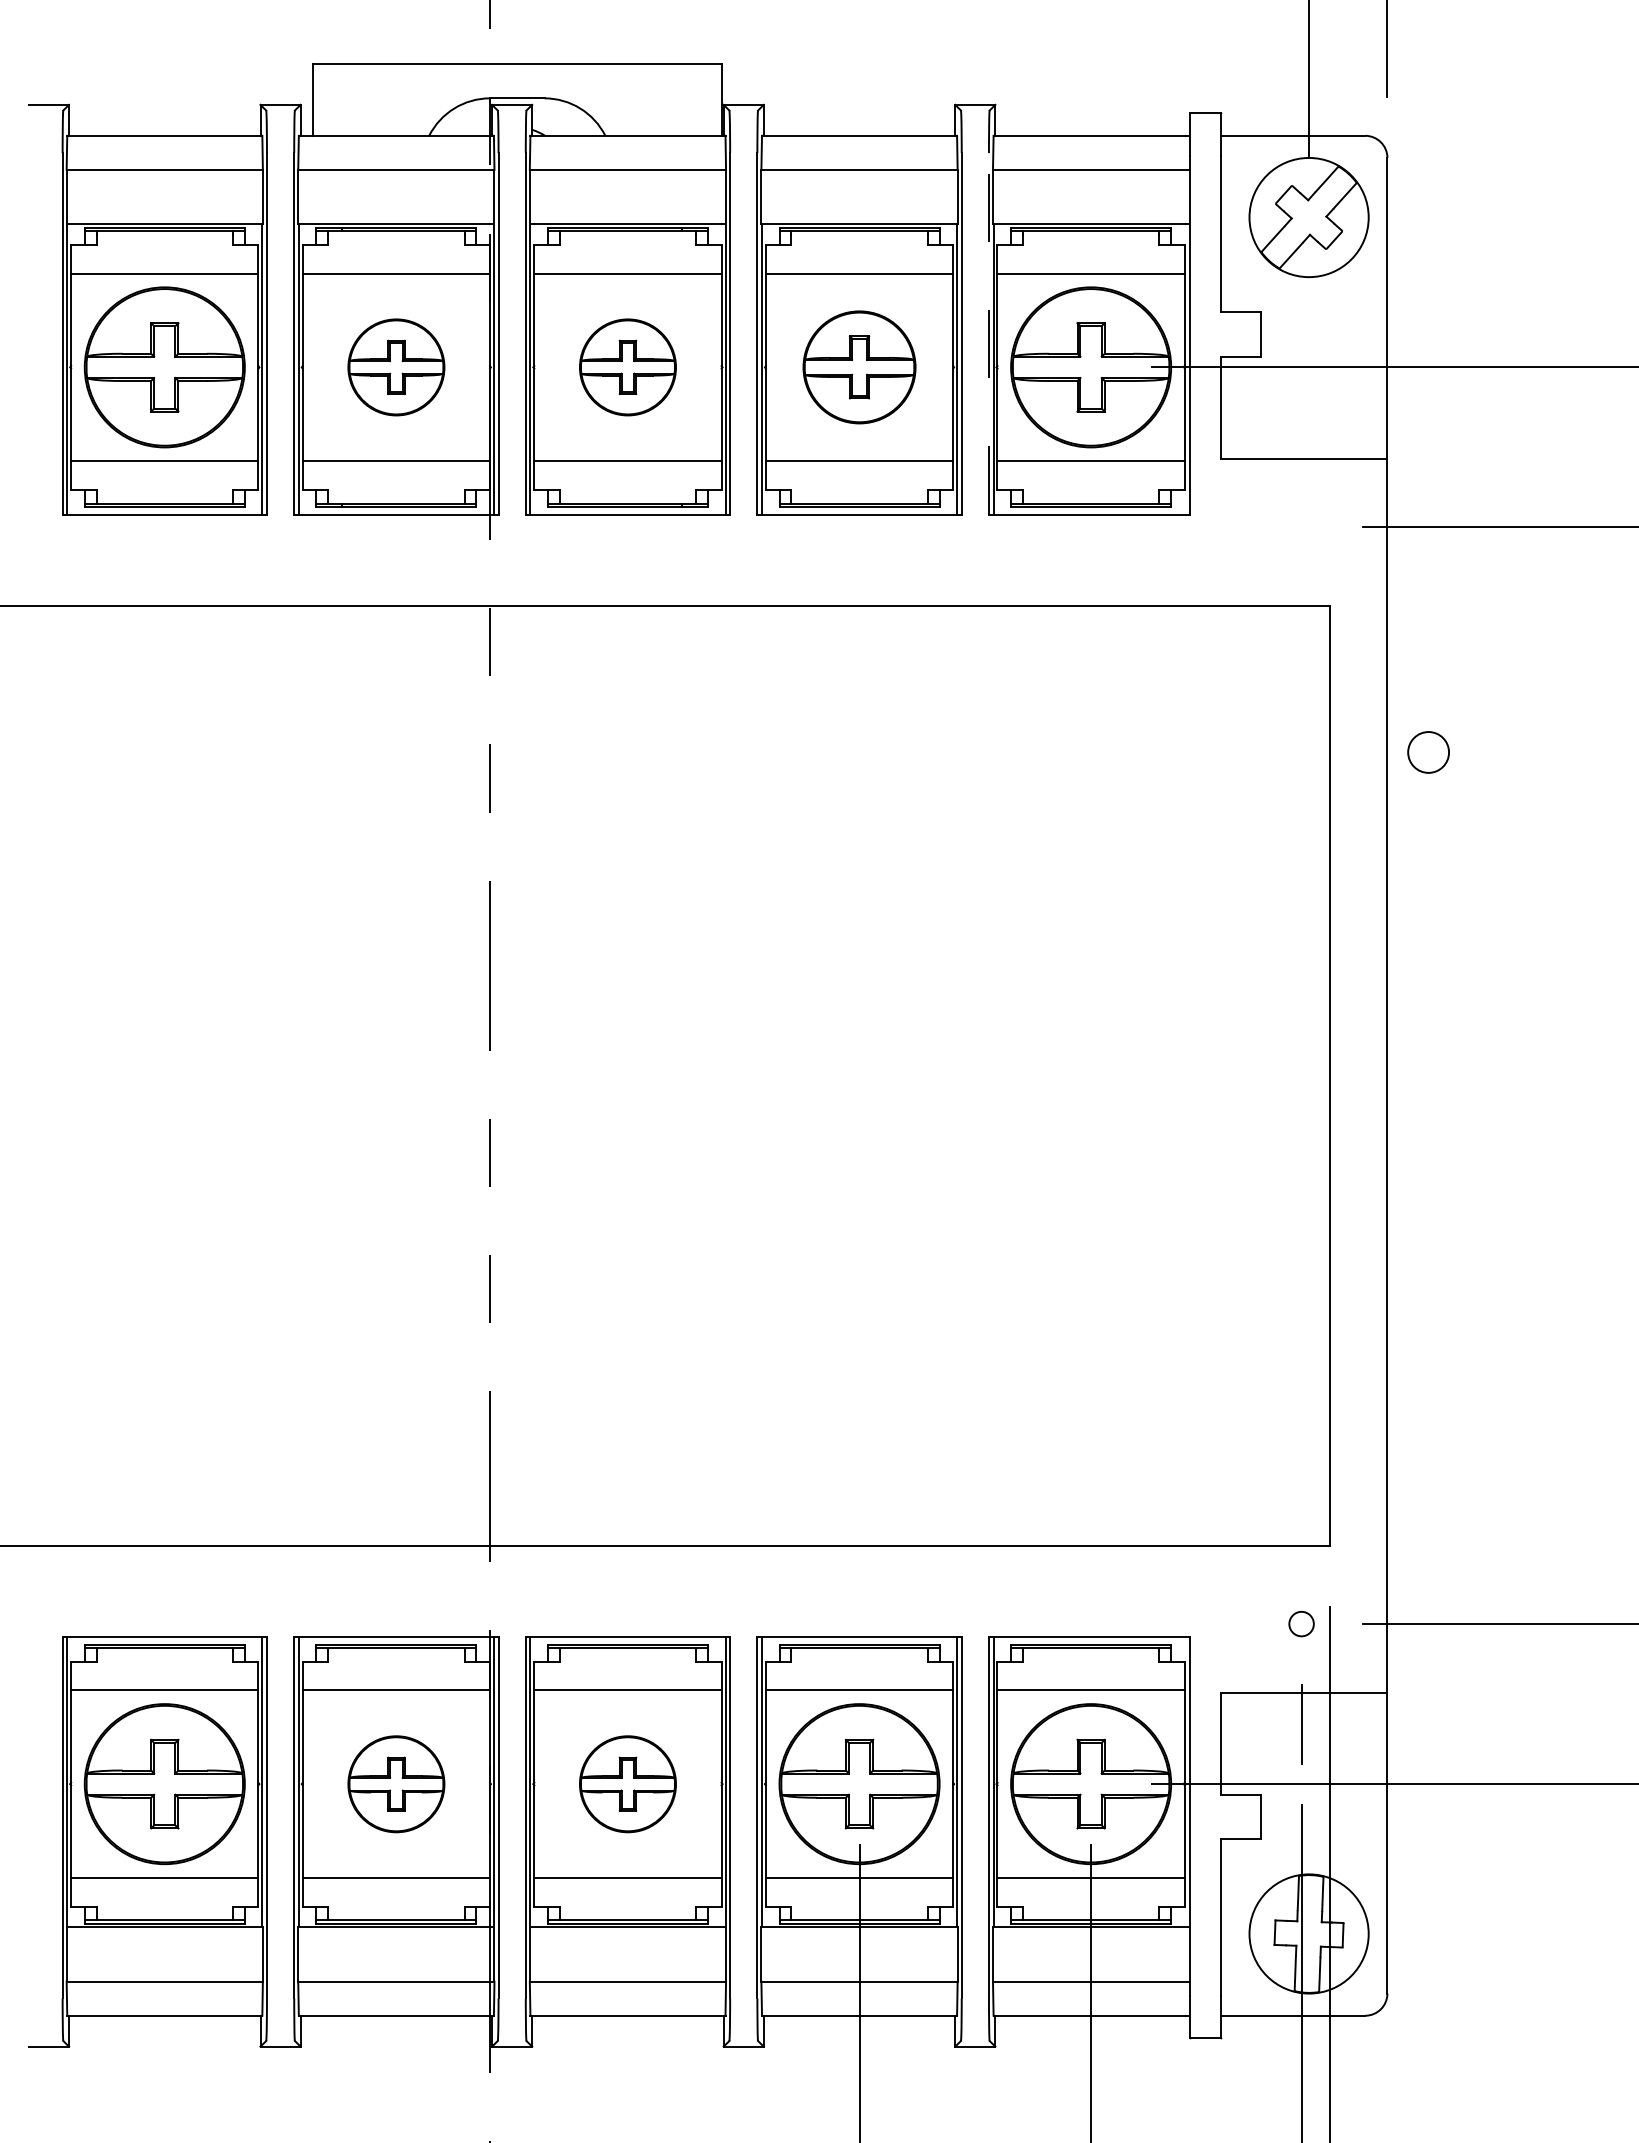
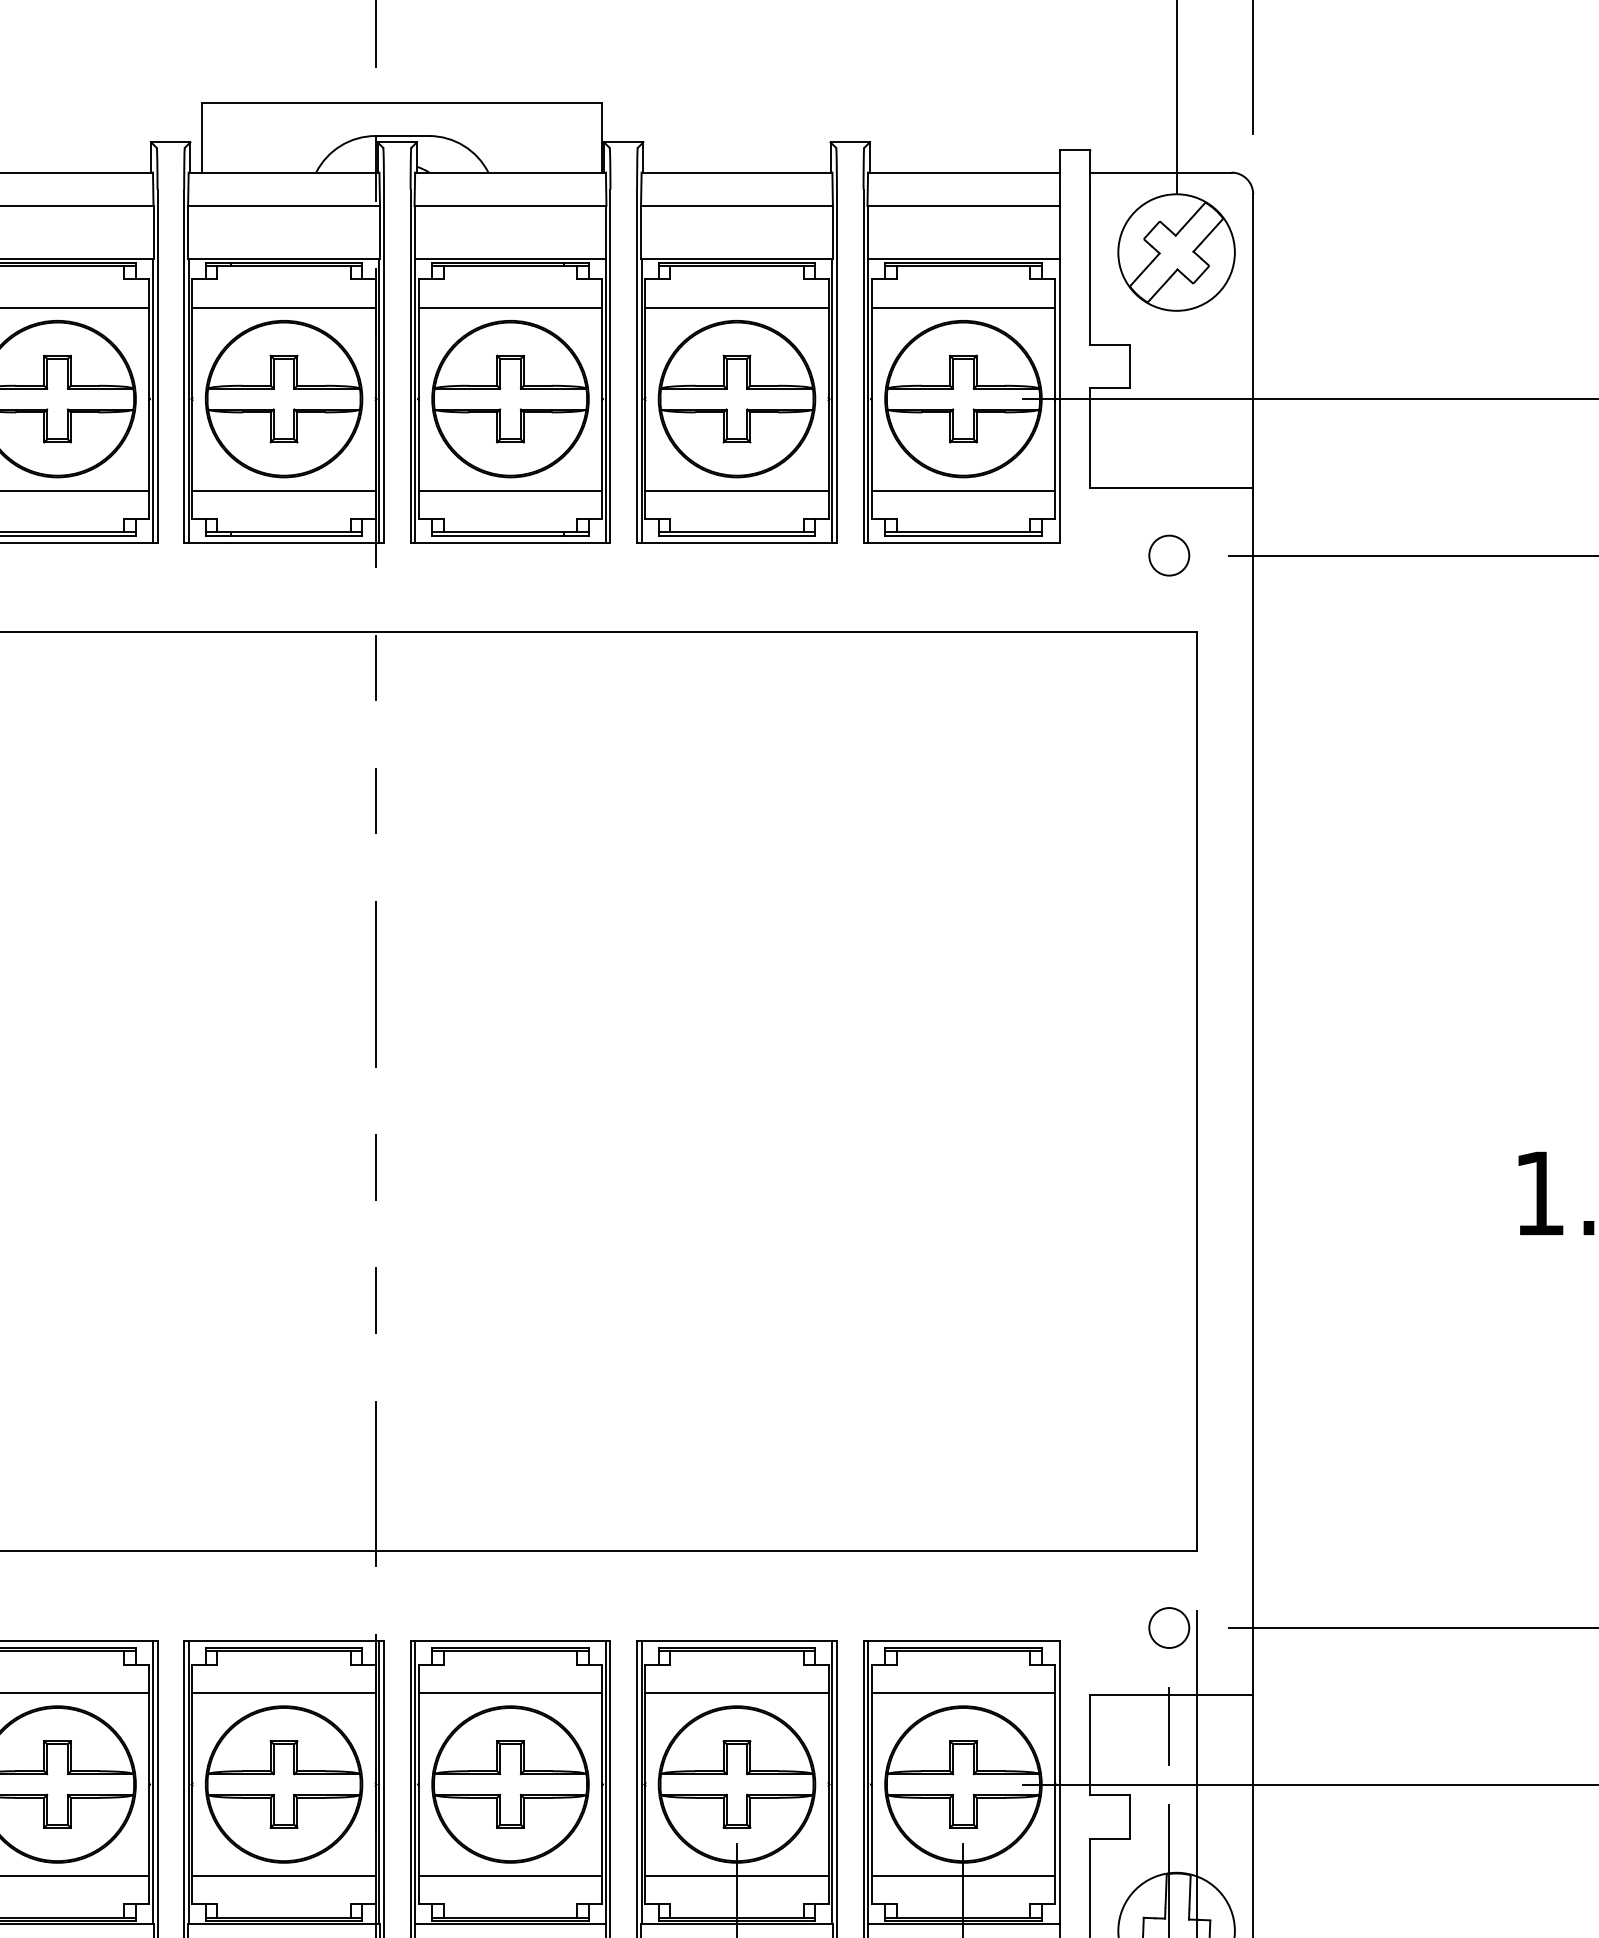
line: (988, 333) -> (863, 365), dashed -> solid
part: (396, 367) -> (284, 399), size x1.67
part: (627, 367) -> (510, 399), size x1.67
part: (859, 367) -> (736, 399), size x1.43
circle: (1428, 752) -> (1169, 555), moved
circle: (1301, 1623) -> (1169, 1627), size x1.67
part: (396, 1784) -> (284, 1784), size x1.67
part: (627, 1784) -> (510, 1784), size x1.67

